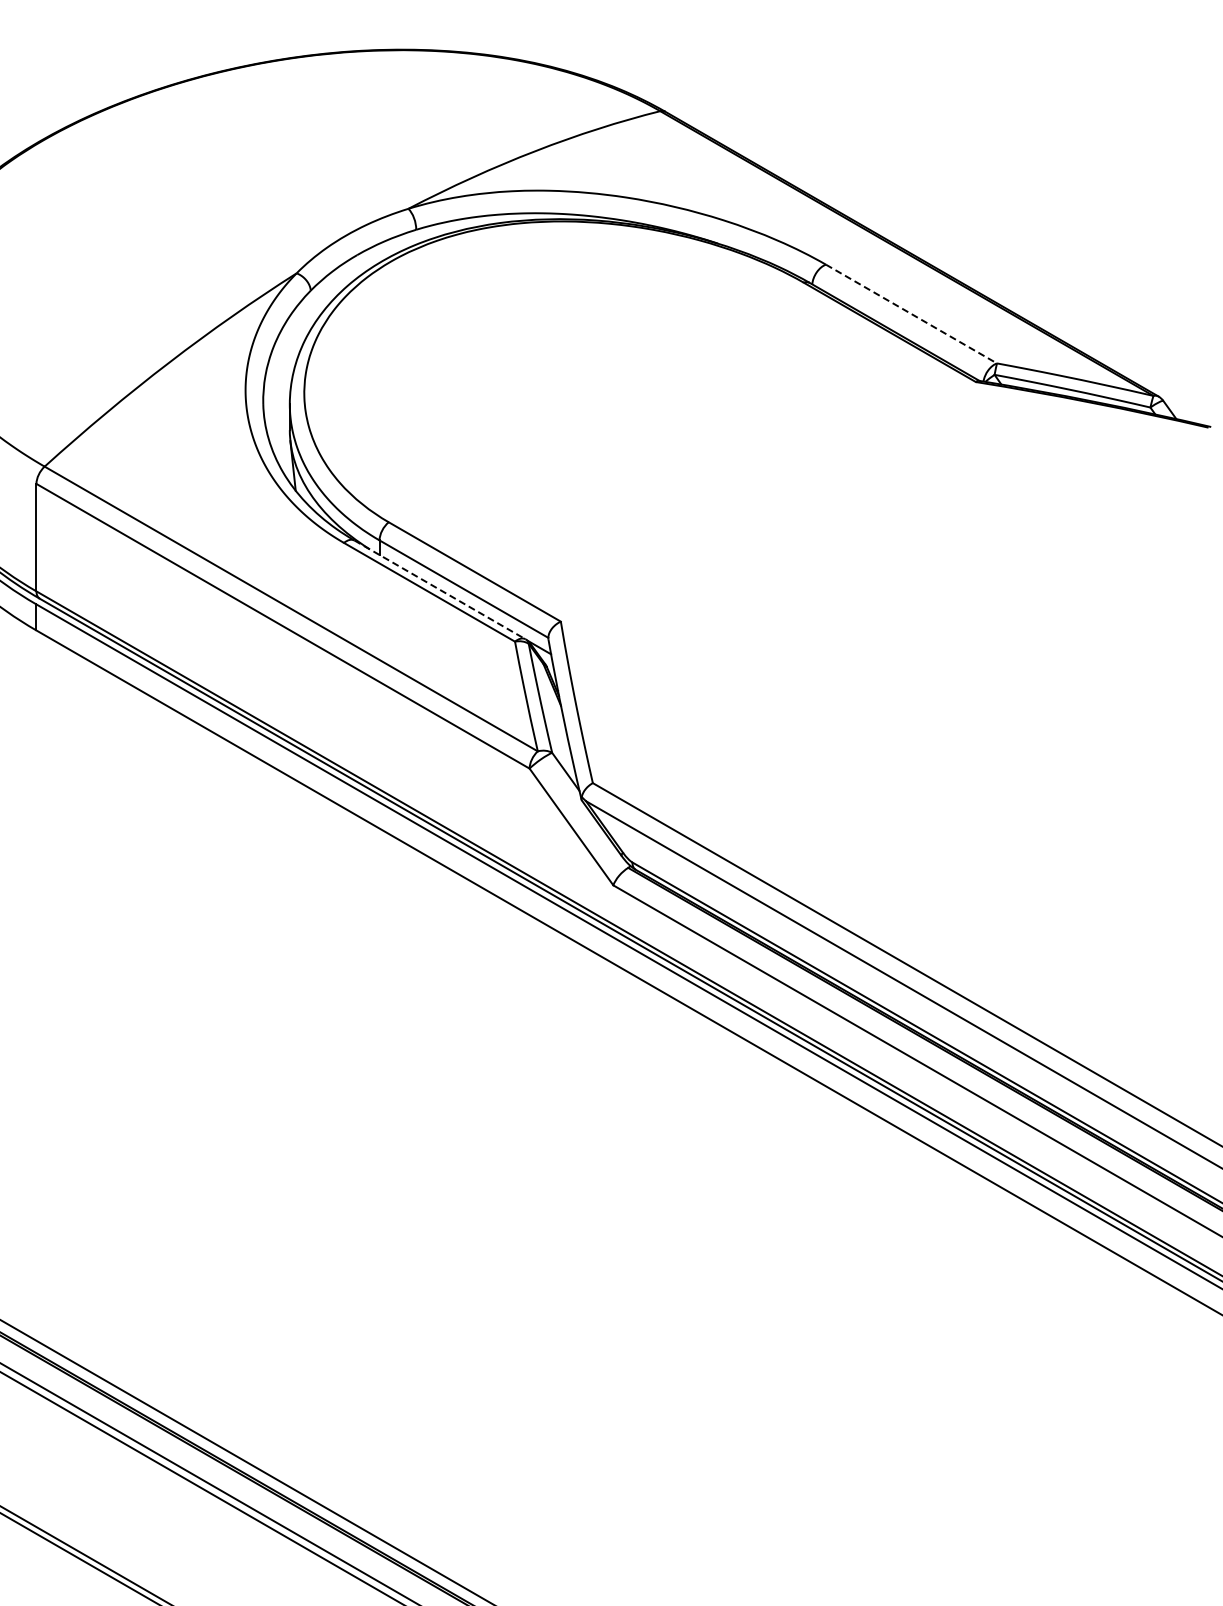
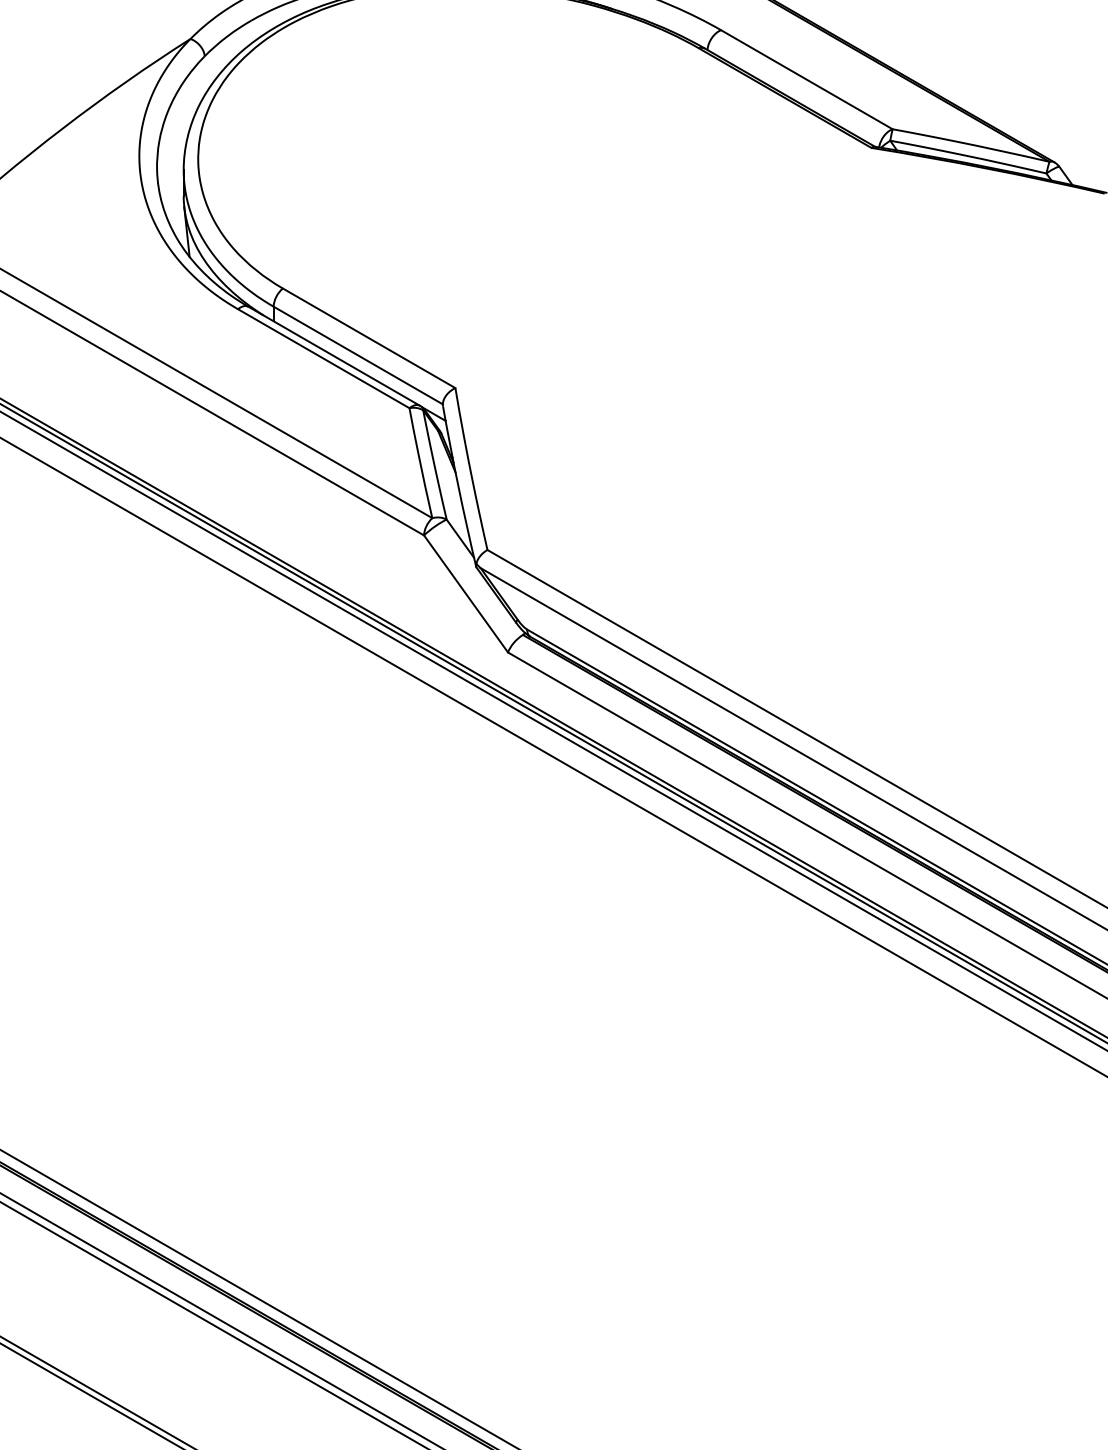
line: (911, 314) -> (806, 80), dashed -> solid
line: (439, 589) -> (333, 355), dashed -> solid

